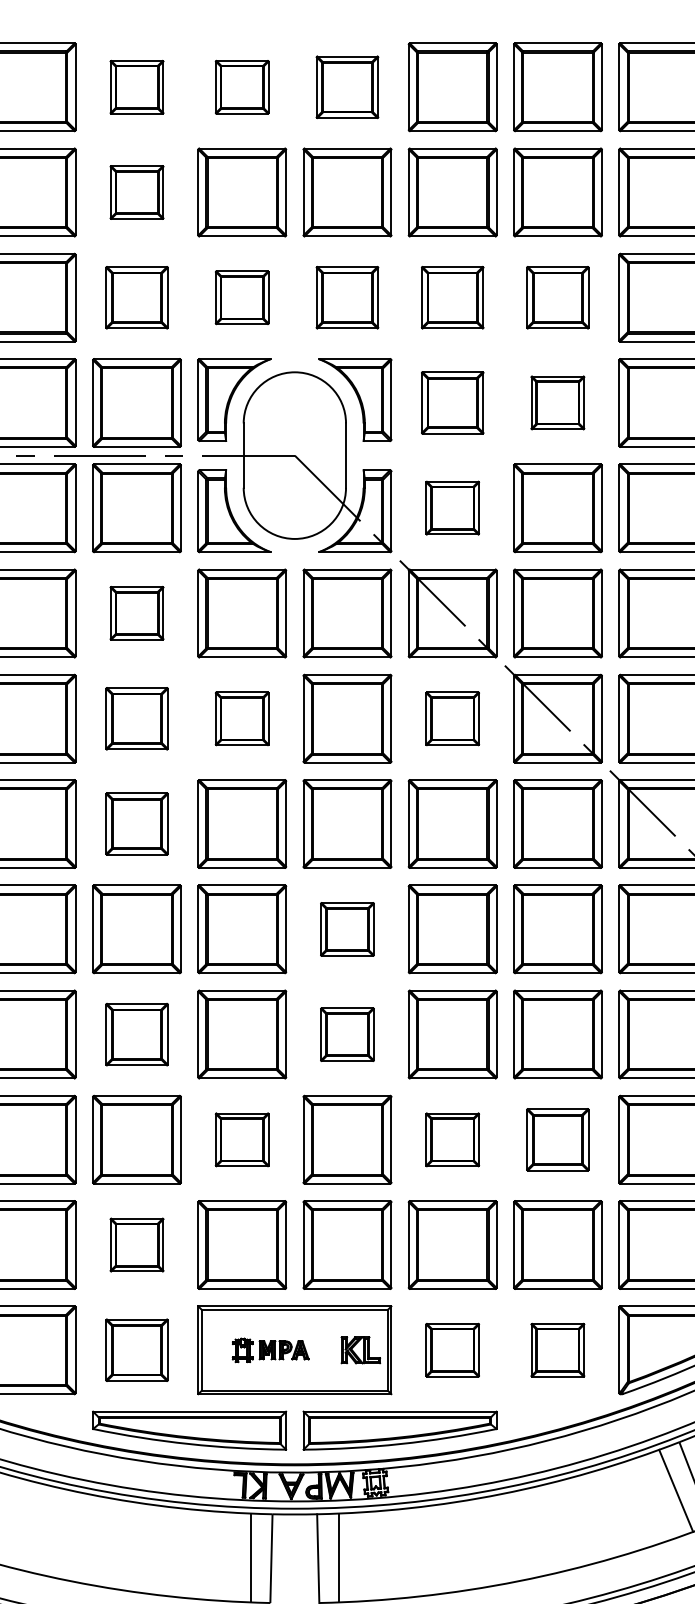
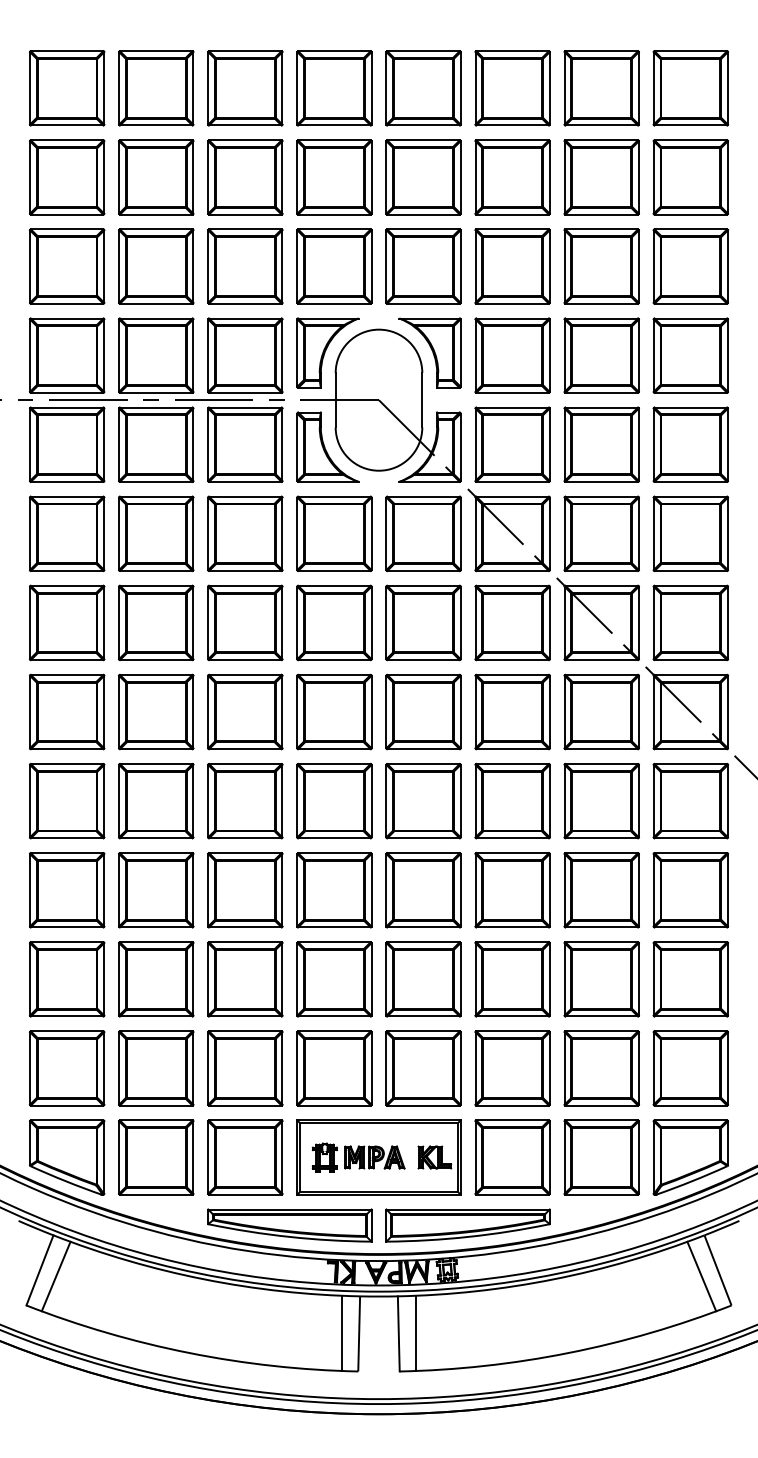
part: (137, 87) -> (245, 88), size x1.67
part: (242, 87) -> (334, 88), size x1.67
part: (347, 87) -> (423, 88), size x1.43
part: (137, 192) -> (245, 177), size x1.67
part: (137, 297) -> (245, 266), size x1.43
part: (242, 297) -> (334, 266), size x1.67
part: (347, 297) -> (423, 266), size x1.43
part: (452, 297) -> (512, 266), size x1.43
part: (557, 297) -> (601, 266), size x1.43
part: (452, 402) -> (512, 355), size x1.43
part: (557, 402) -> (601, 355), size x1.67
part: (452, 507) -> (512, 444), size x1.67
part: (137, 613) -> (245, 533), size x1.67
part: (137, 718) -> (245, 622), size x1.43
part: (242, 718) -> (334, 622), size x1.67
part: (452, 718) -> (512, 622), size x1.67
part: (137, 823) -> (245, 711), size x1.43
part: (347, 929) -> (423, 801), size x1.67
part: (137, 1034) -> (245, 890), size x1.43
part: (347, 1034) -> (423, 890), size x1.67
part: (242, 1139) -> (334, 979), size x1.67
part: (452, 1139) -> (512, 979), size x1.67
part: (557, 1139) -> (601, 979), size x1.43
part: (137, 1245) -> (245, 1068), size x1.67
part: (137, 1350) -> (245, 1157), size x1.43
part: (270, 1350) -> (358, 1157), size x1.43
part: (452, 1350) -> (512, 1157), size x1.67
part: (557, 1350) -> (601, 1157), size x1.67

